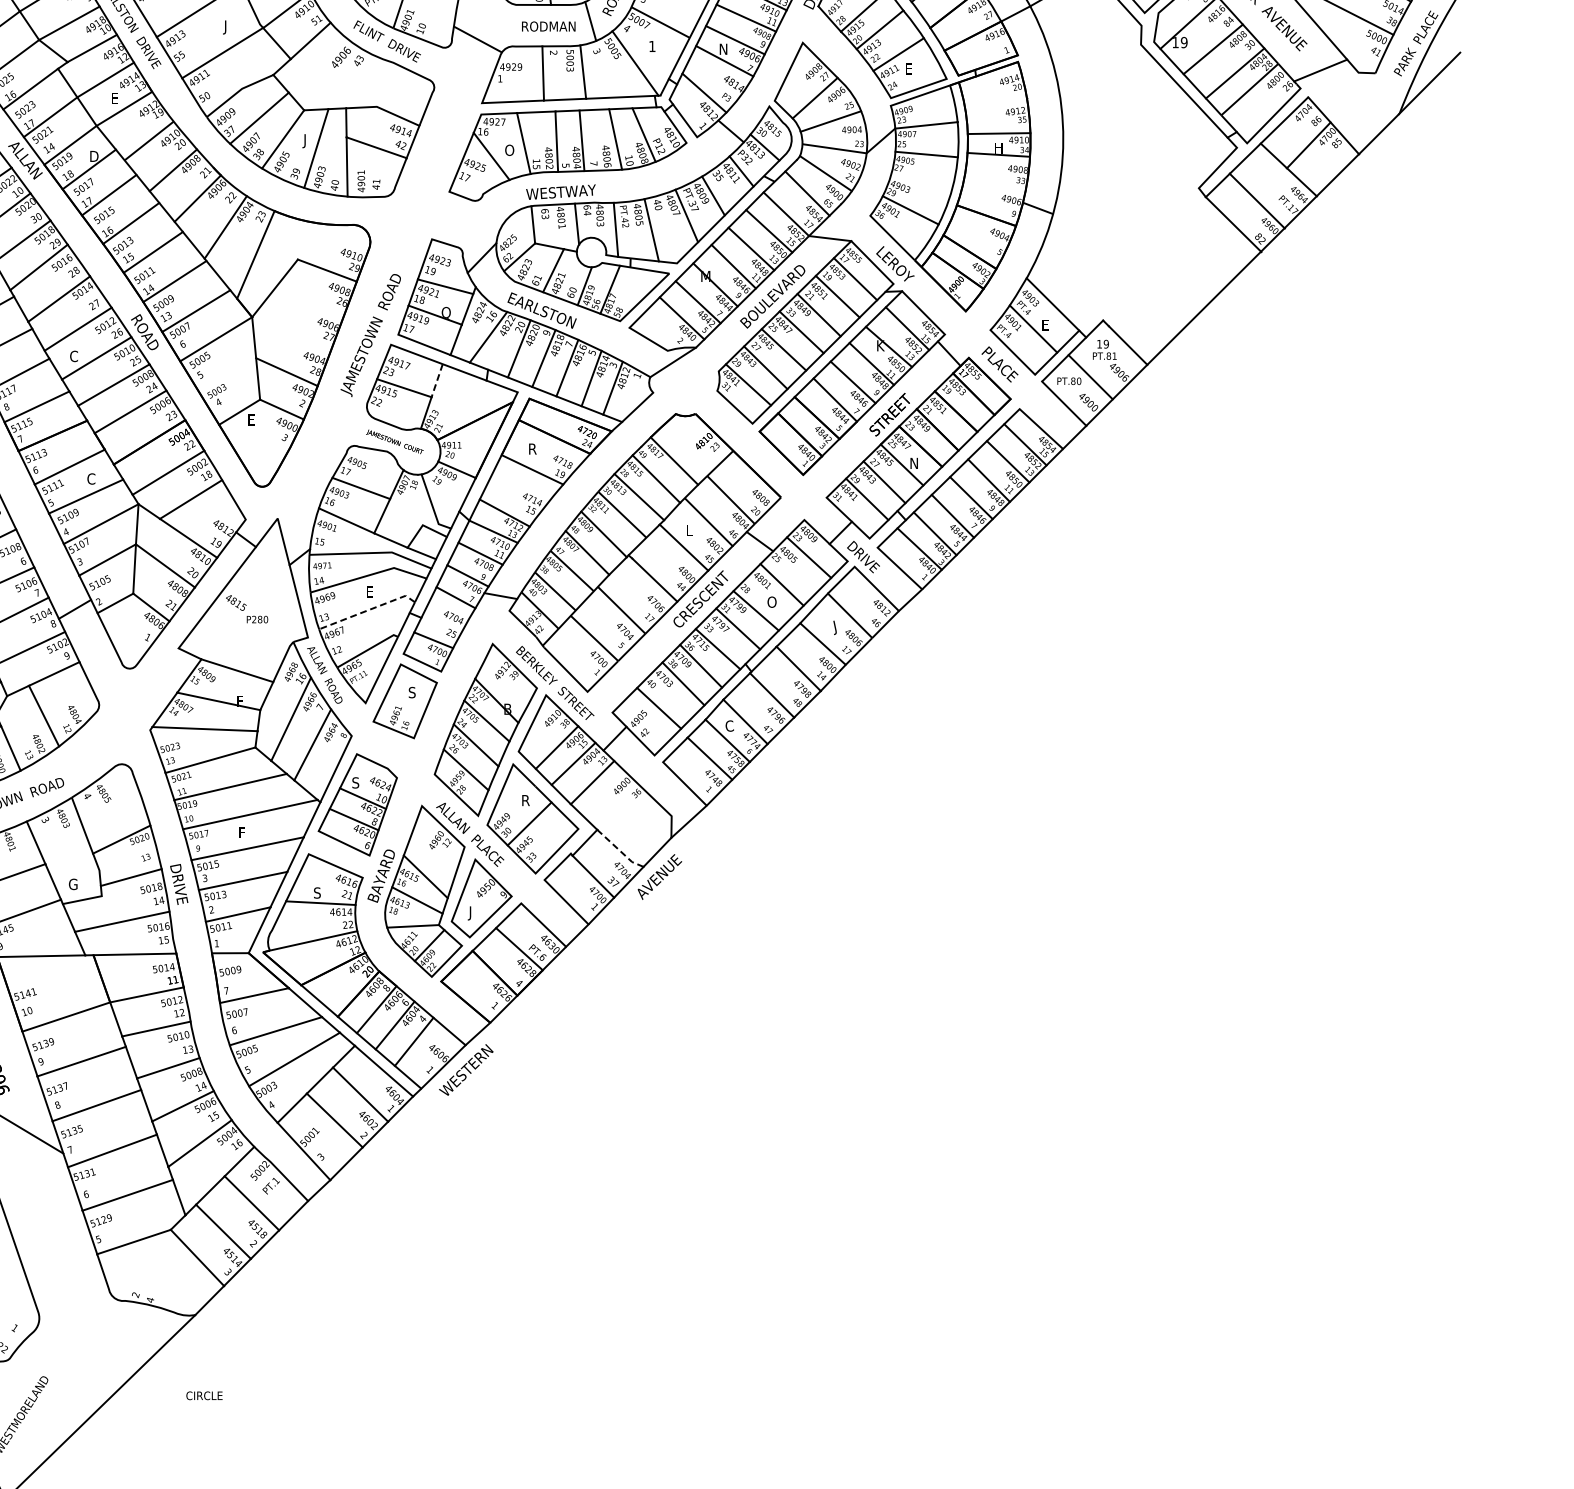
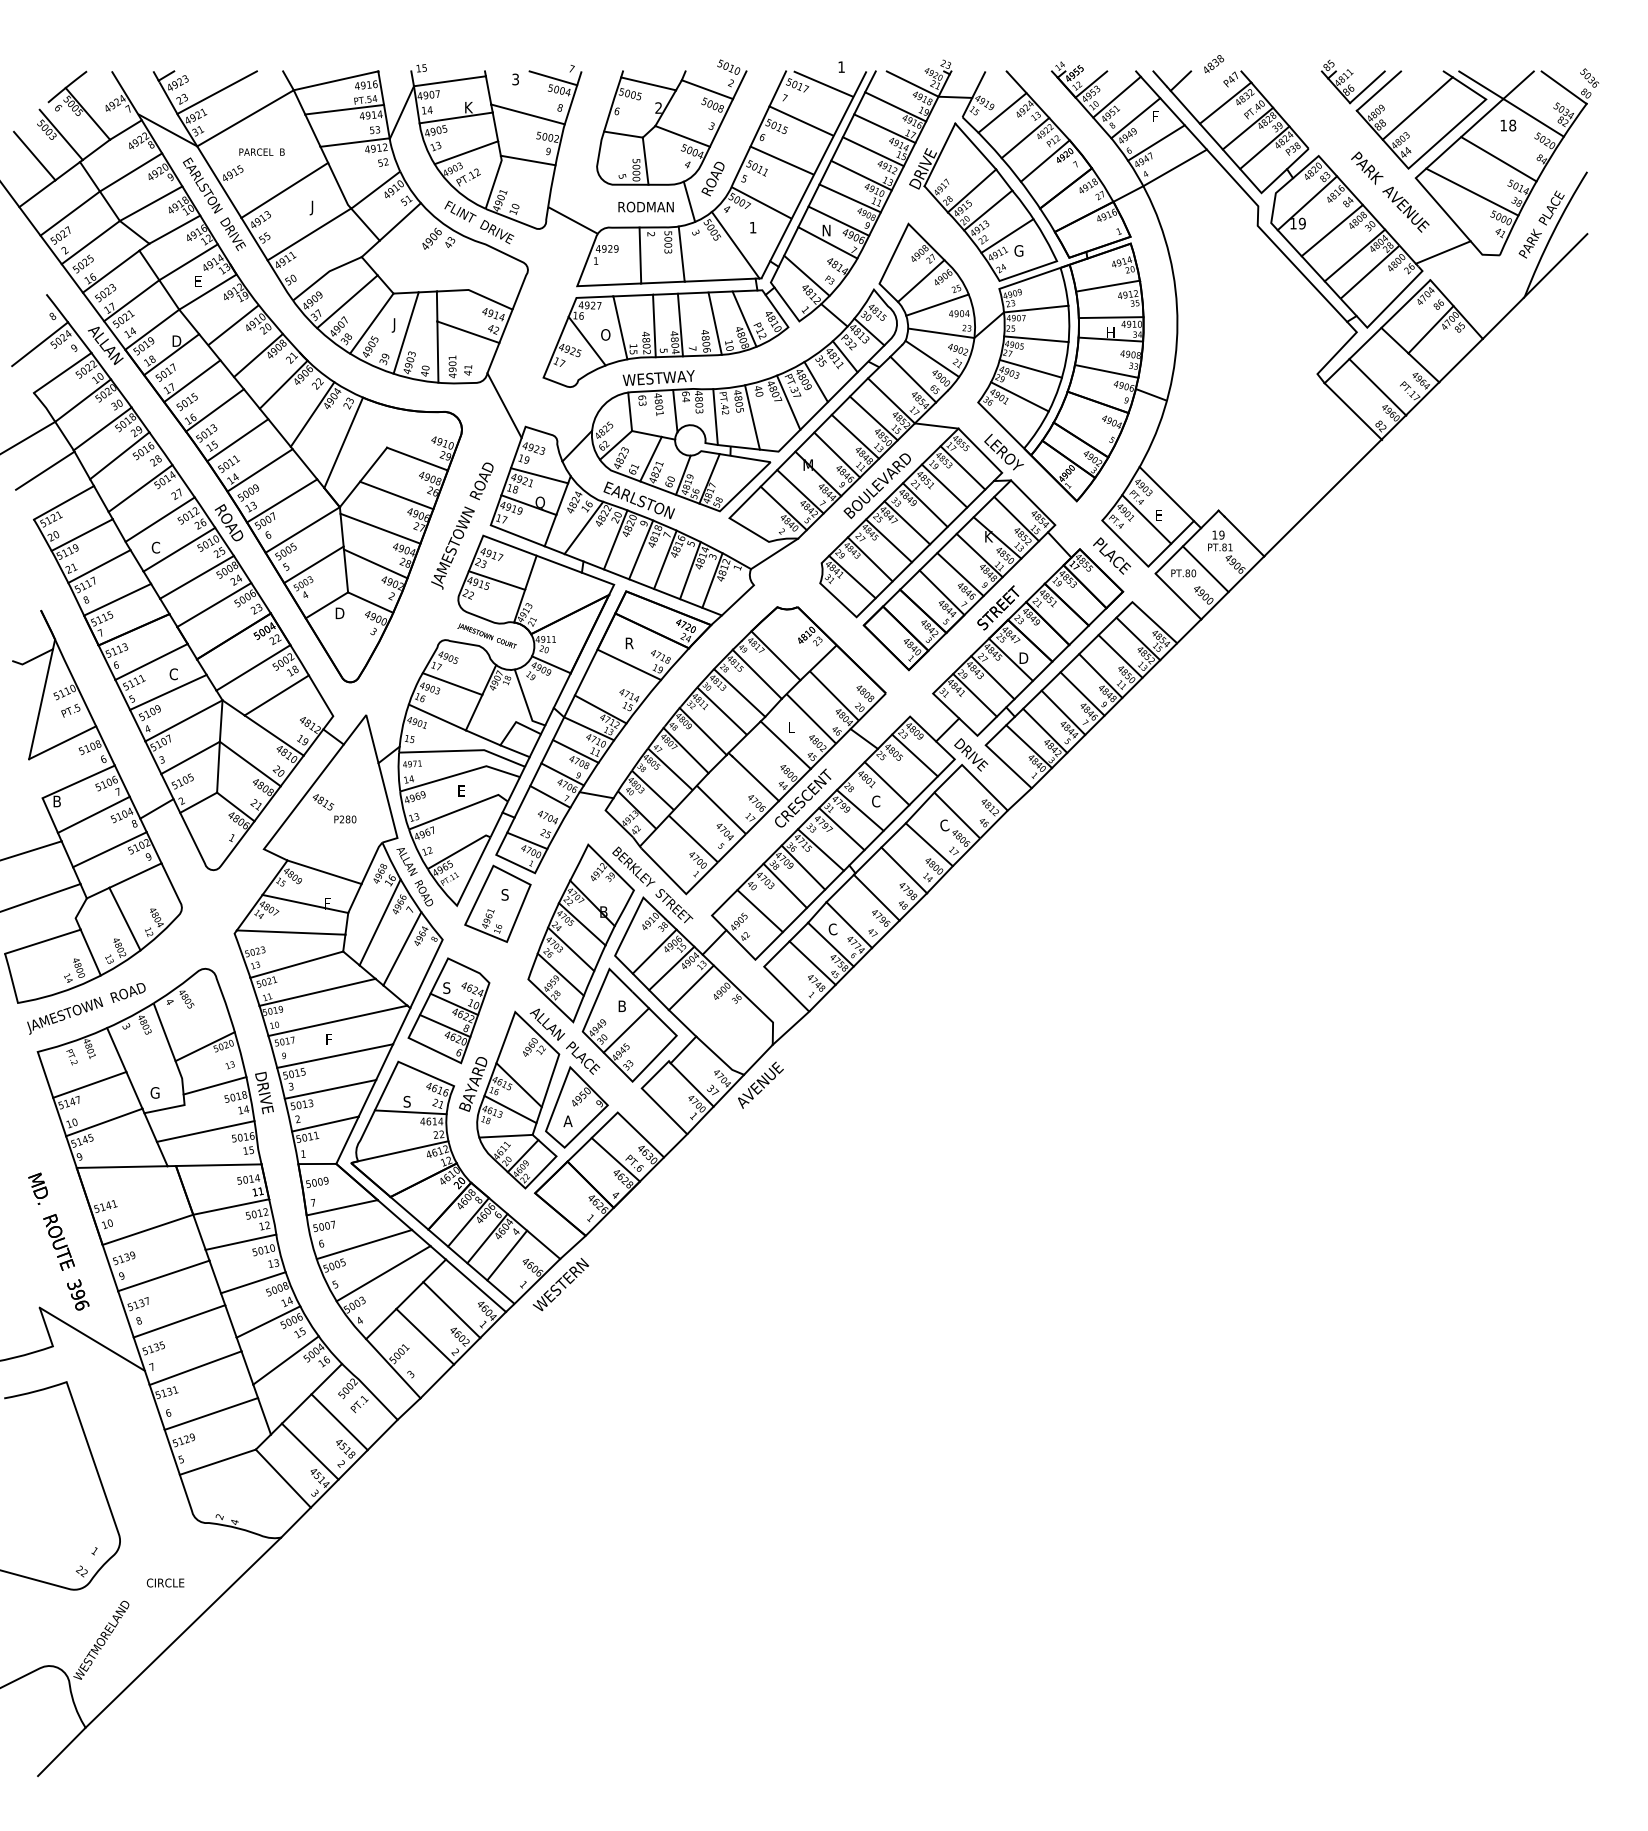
text: (909, 68) -> (1018, 250), E -> G
line: (995, 102) -> (1107, 285), added
line: (920, 182) -> (1030, 368), added
line: (994, 185) -> (1106, 371), added
line: (411, 218) -> (504, 405), added
line: (307, 305) -> (396, 495), added
line: (291, 337) -> (380, 528), added
line: (226, 372) -> (313, 564), added
line: (436, 381) -> (530, 573), dashed -> solid
text: (251, 420) -> (339, 613), E -> D
text: (915, 462) -> (1024, 657), N -> D
text: (774, 602) -> (879, 801), O -> C
line: (368, 610) -> (459, 810), dashed -> solid
text: (837, 627) -> (944, 827), J -> C
text: (526, 800) -> (623, 1006), R -> B
line: (619, 850) -> (719, 1057), dashed -> solid
text: (472, 913) -> (567, 1122), J -> A
text: (204, 1395) -> (165, 1582), moved

